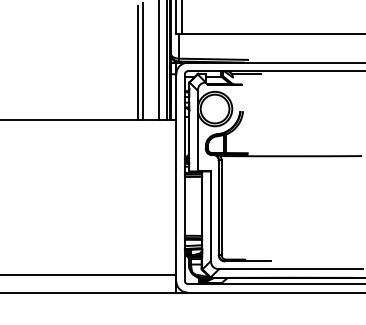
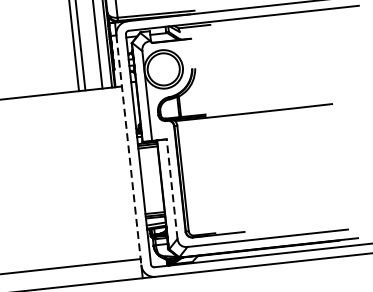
line: (176, 178) -> (129, 151), solid -> dashed
line: (210, 216) -> (171, 189), solid -> dashed

